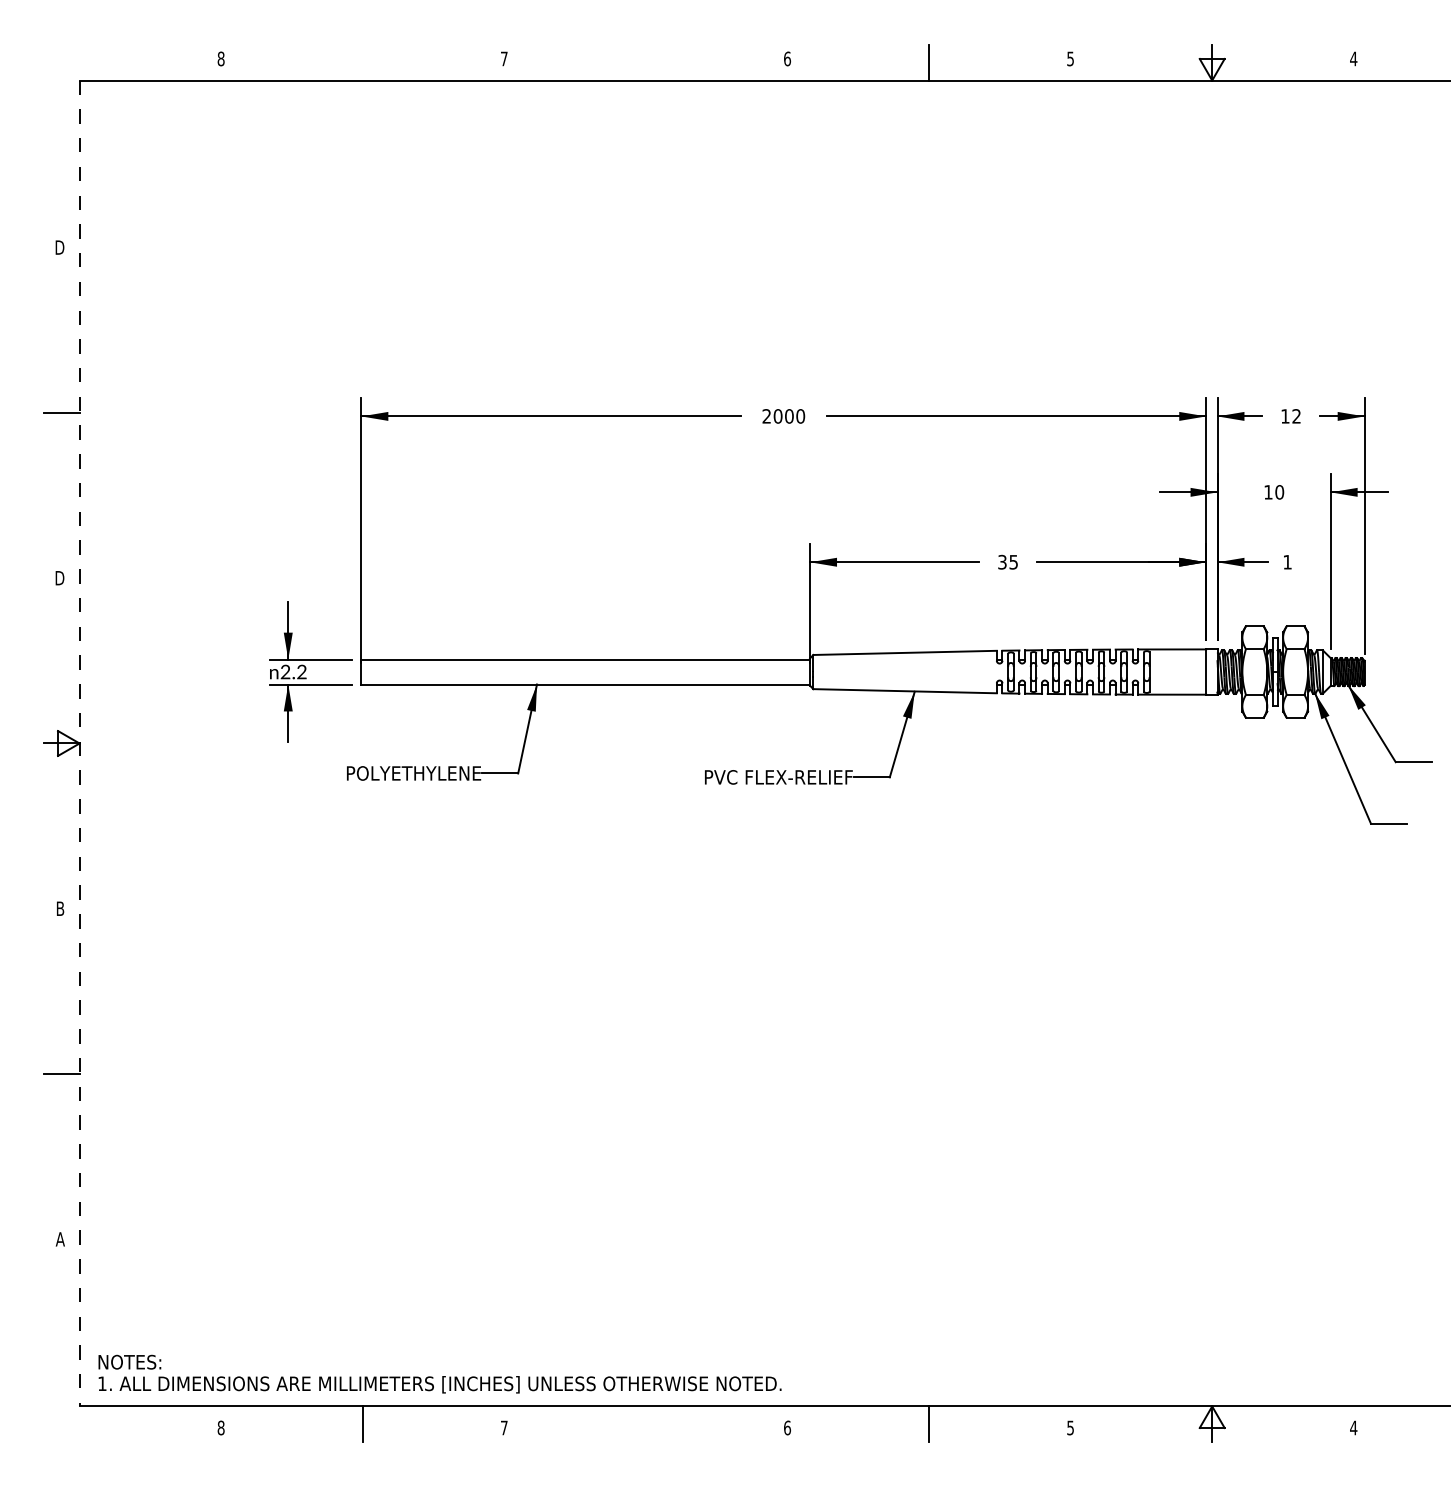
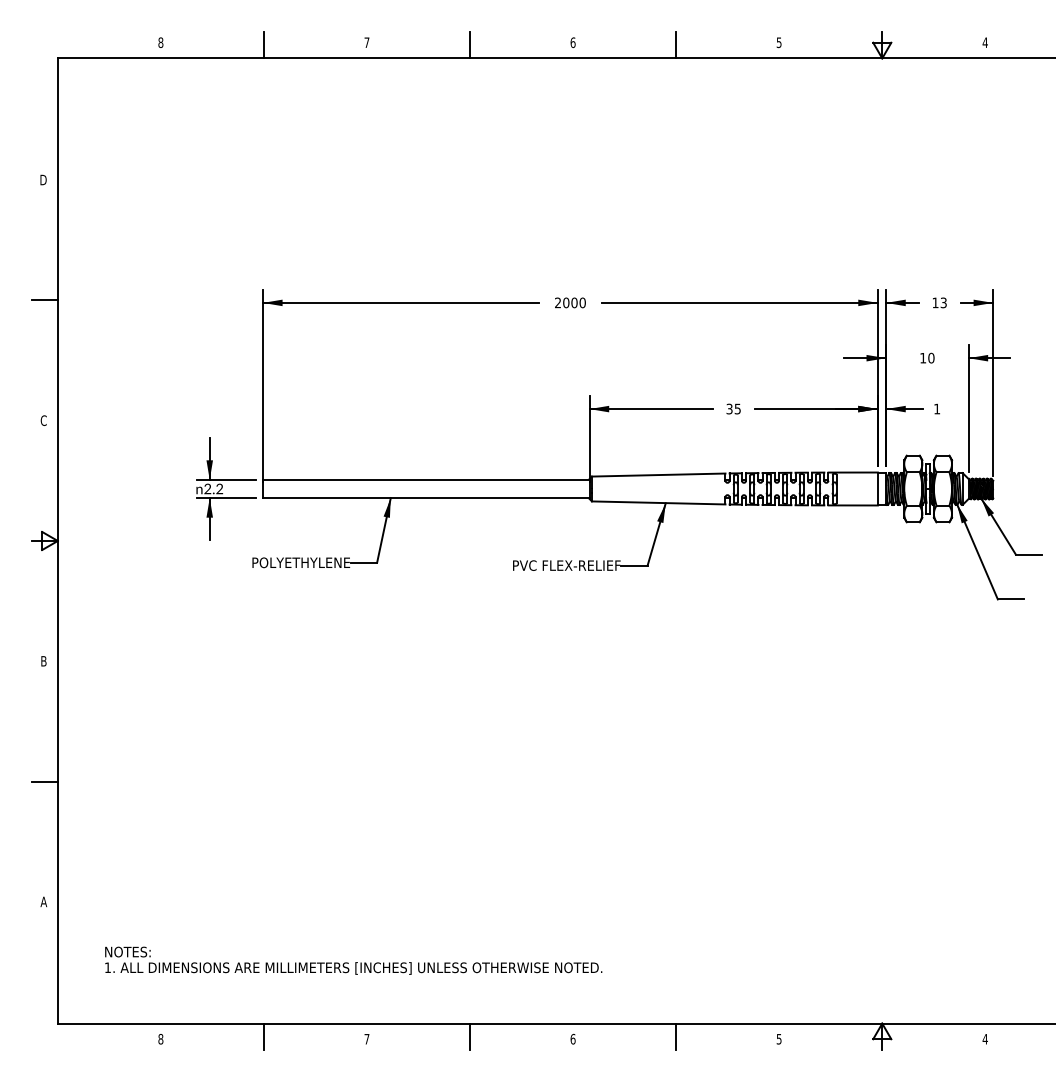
line: (362, 62) -> (263, 45), added
line: (645, 62) -> (469, 45), added
text: (1296, 416) -> (943, 302), 12 -> 13
text: (59, 577) -> (43, 420), D -> C
line: (79, 743) -> (57, 541), dashed -> solid
text: (439, 1373) -> (353, 960), moved
line: (645, 1424) -> (469, 1036), added

